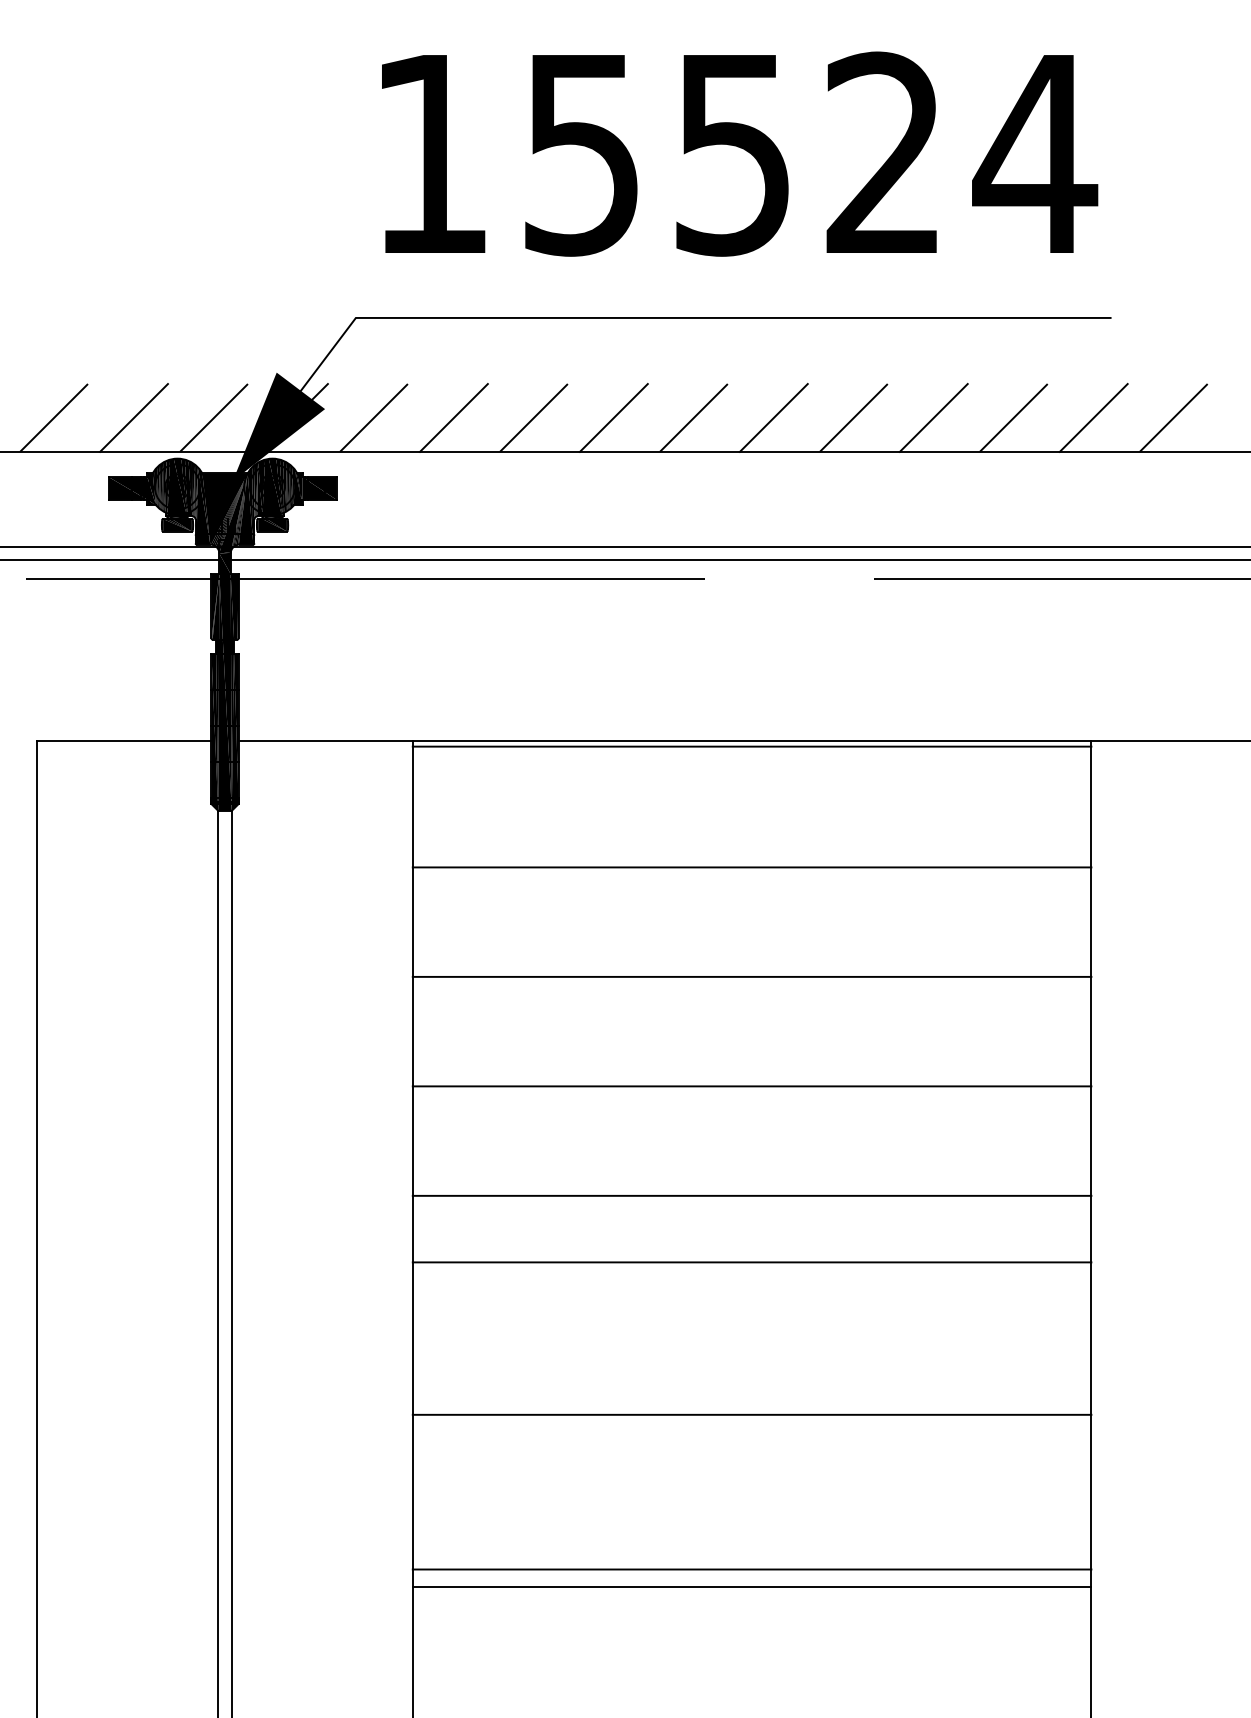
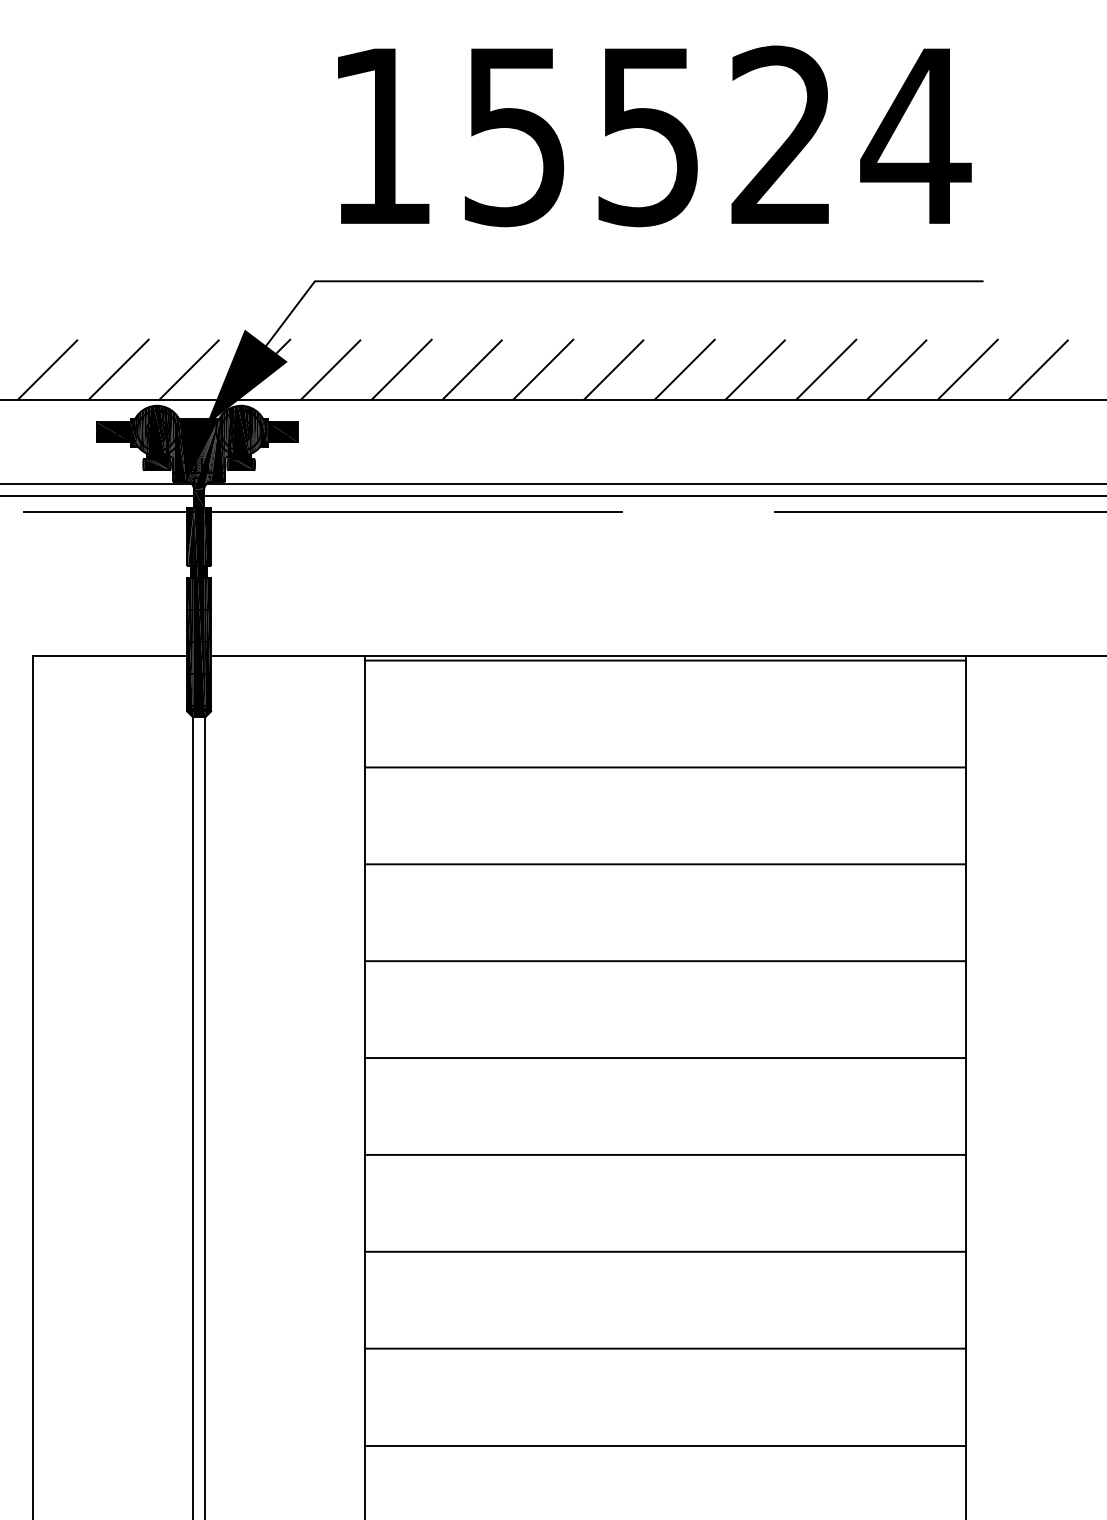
line: (752, 1261) -> (665, 1154), moved
line: (752, 1569) -> (665, 1348), moved
line: (752, 1587) -> (665, 1445), moved

